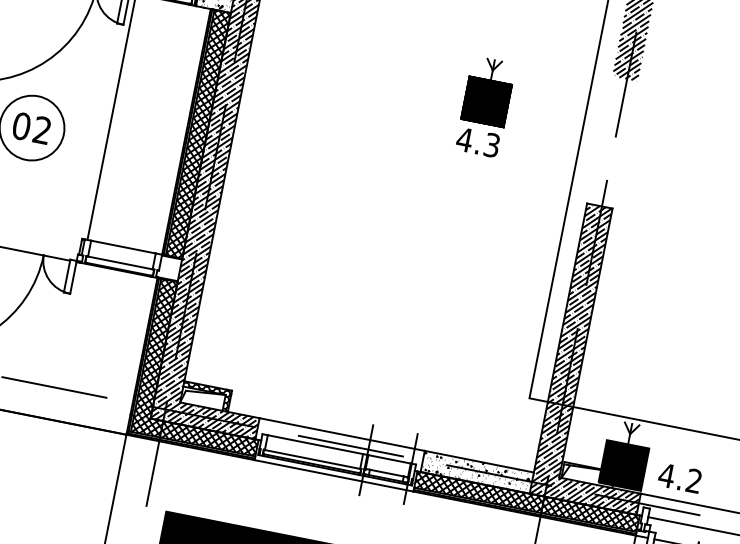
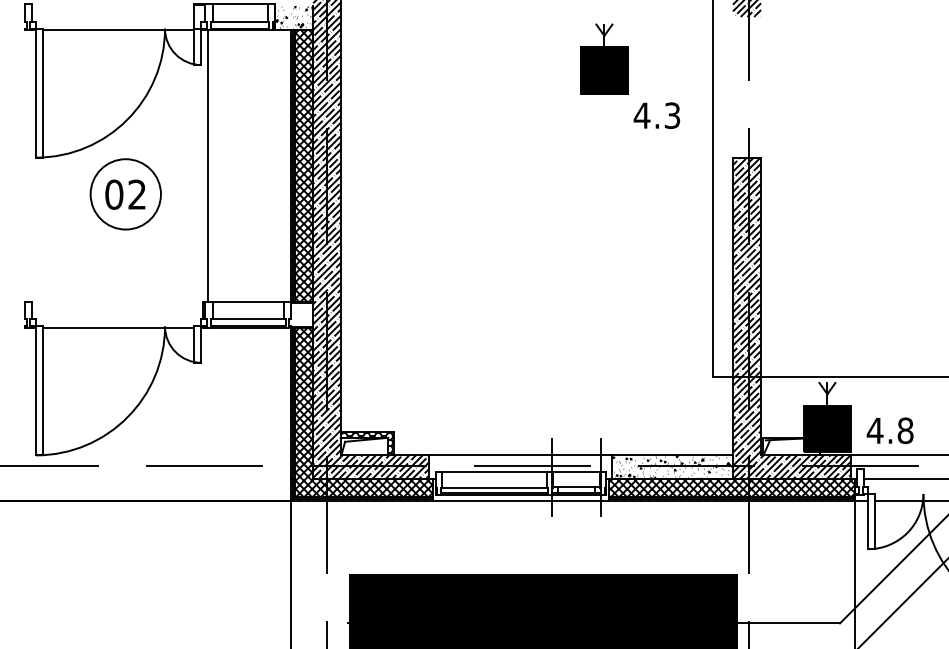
text: (477, 142) -> (656, 115), moved
text: (694, 480) -> (905, 430), 4.2 -> 4.8

